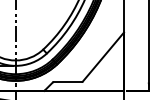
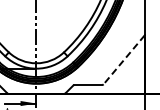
line: (103, 56) -> (124, 59), solid -> dashed

